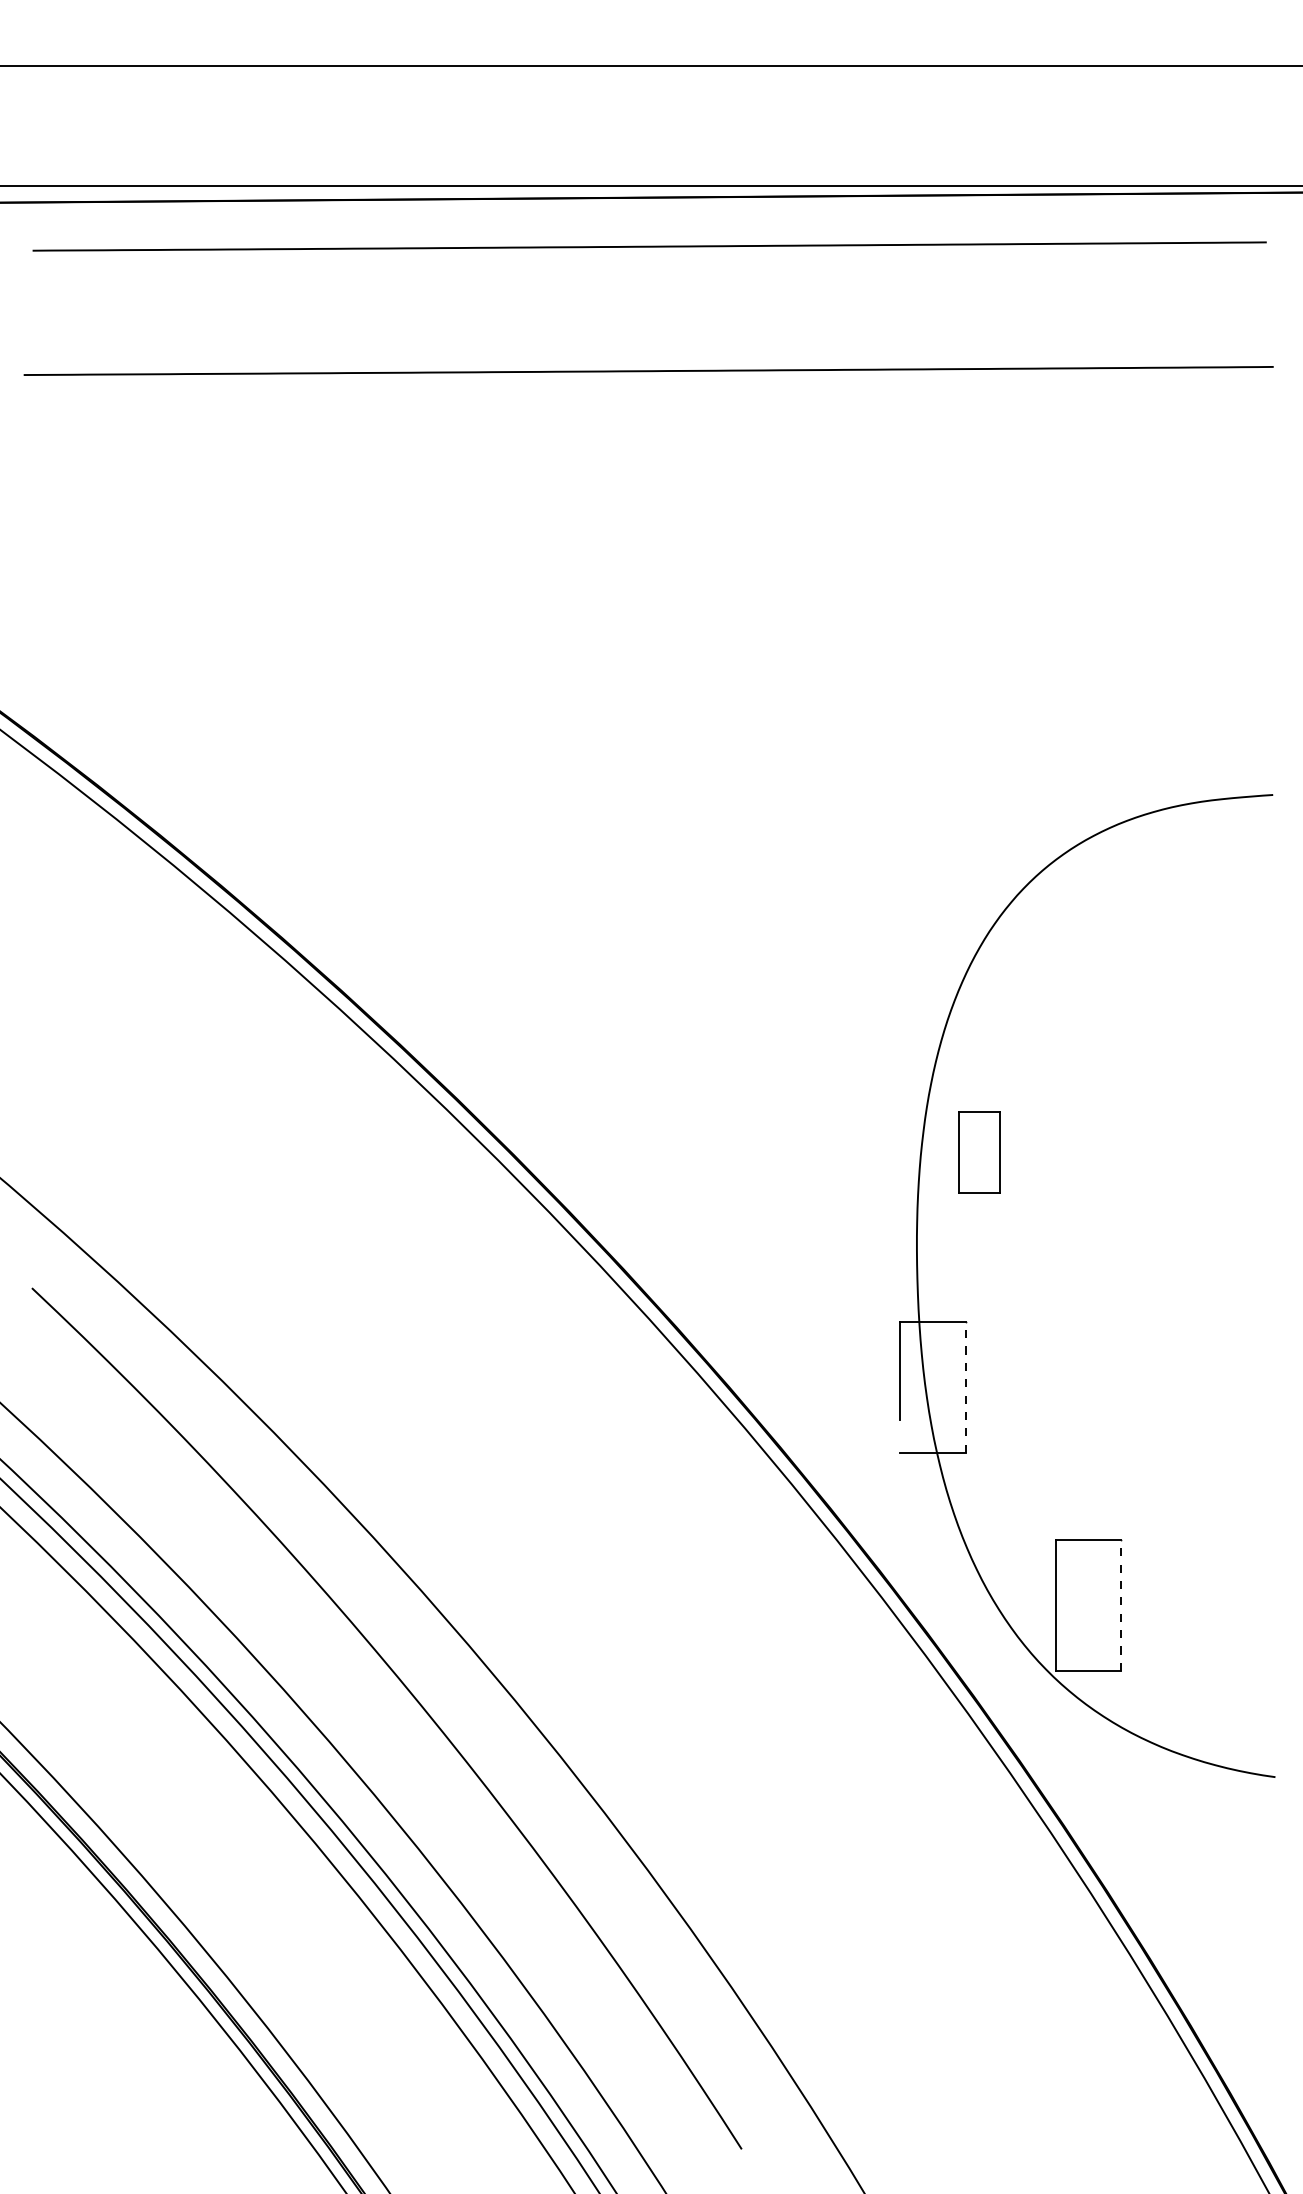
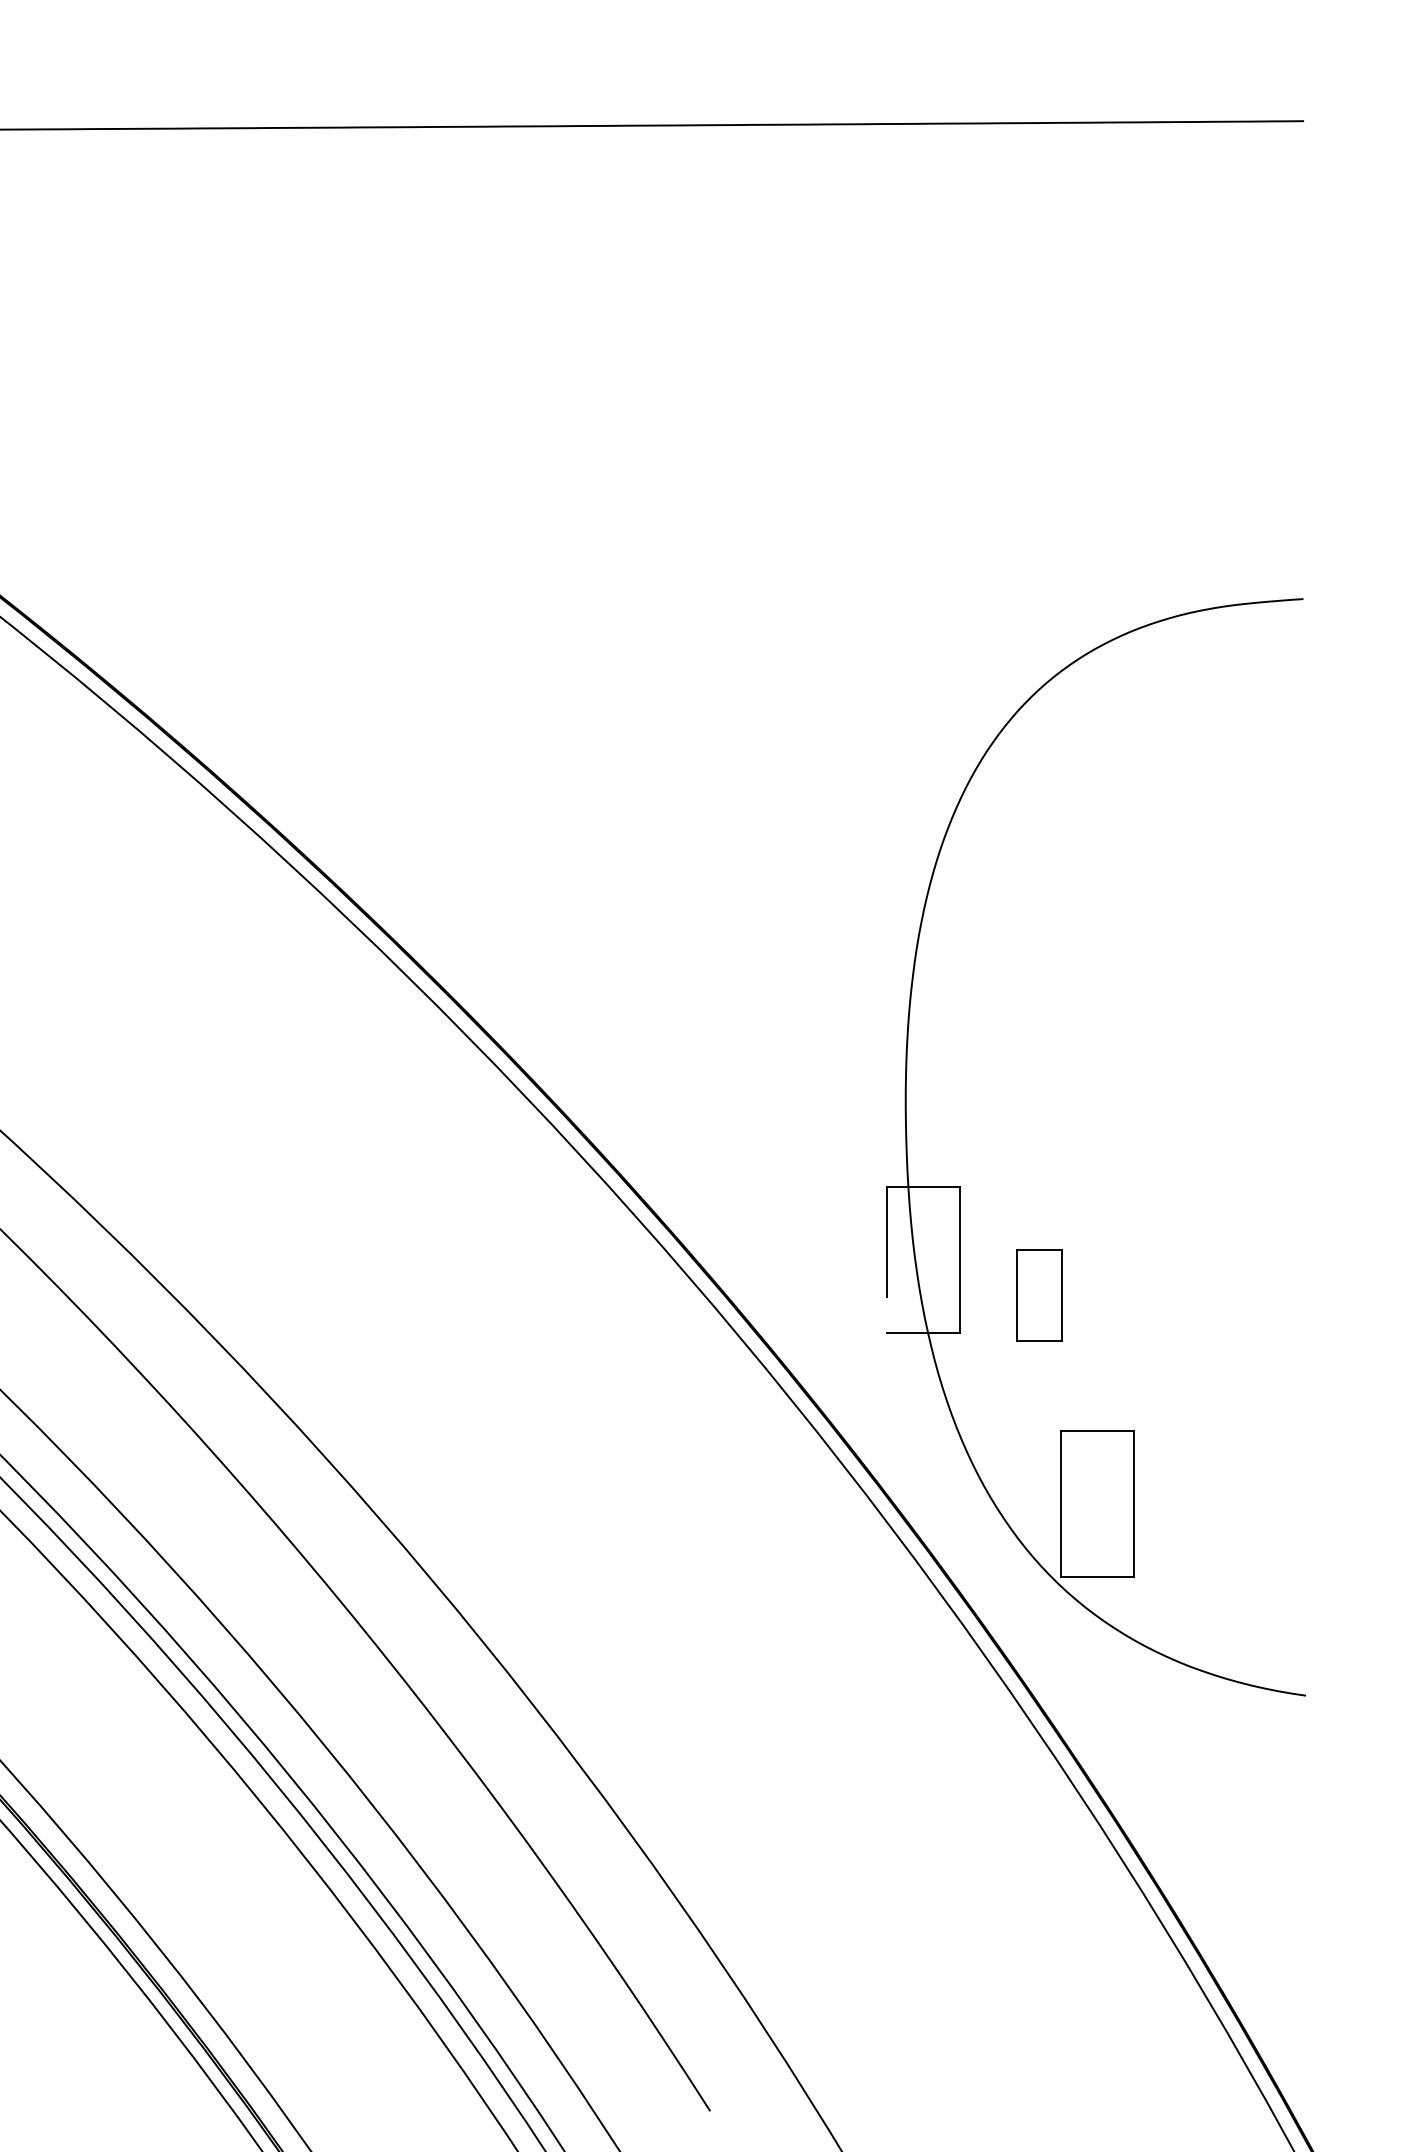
part: (979, 1152) -> (1039, 1295), moved
line: (965, 1386) -> (959, 1259), dashed -> solid
line: (1121, 1604) -> (1134, 1502), dashed -> solid

